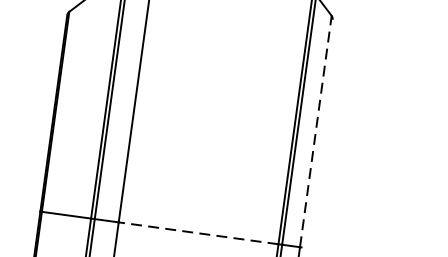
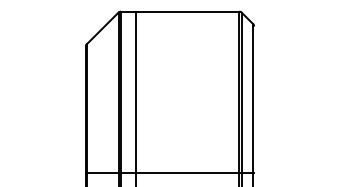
line: (316, 131) -> (253, 98), dashed -> solid
line: (198, 233) -> (187, 173), dashed -> solid

